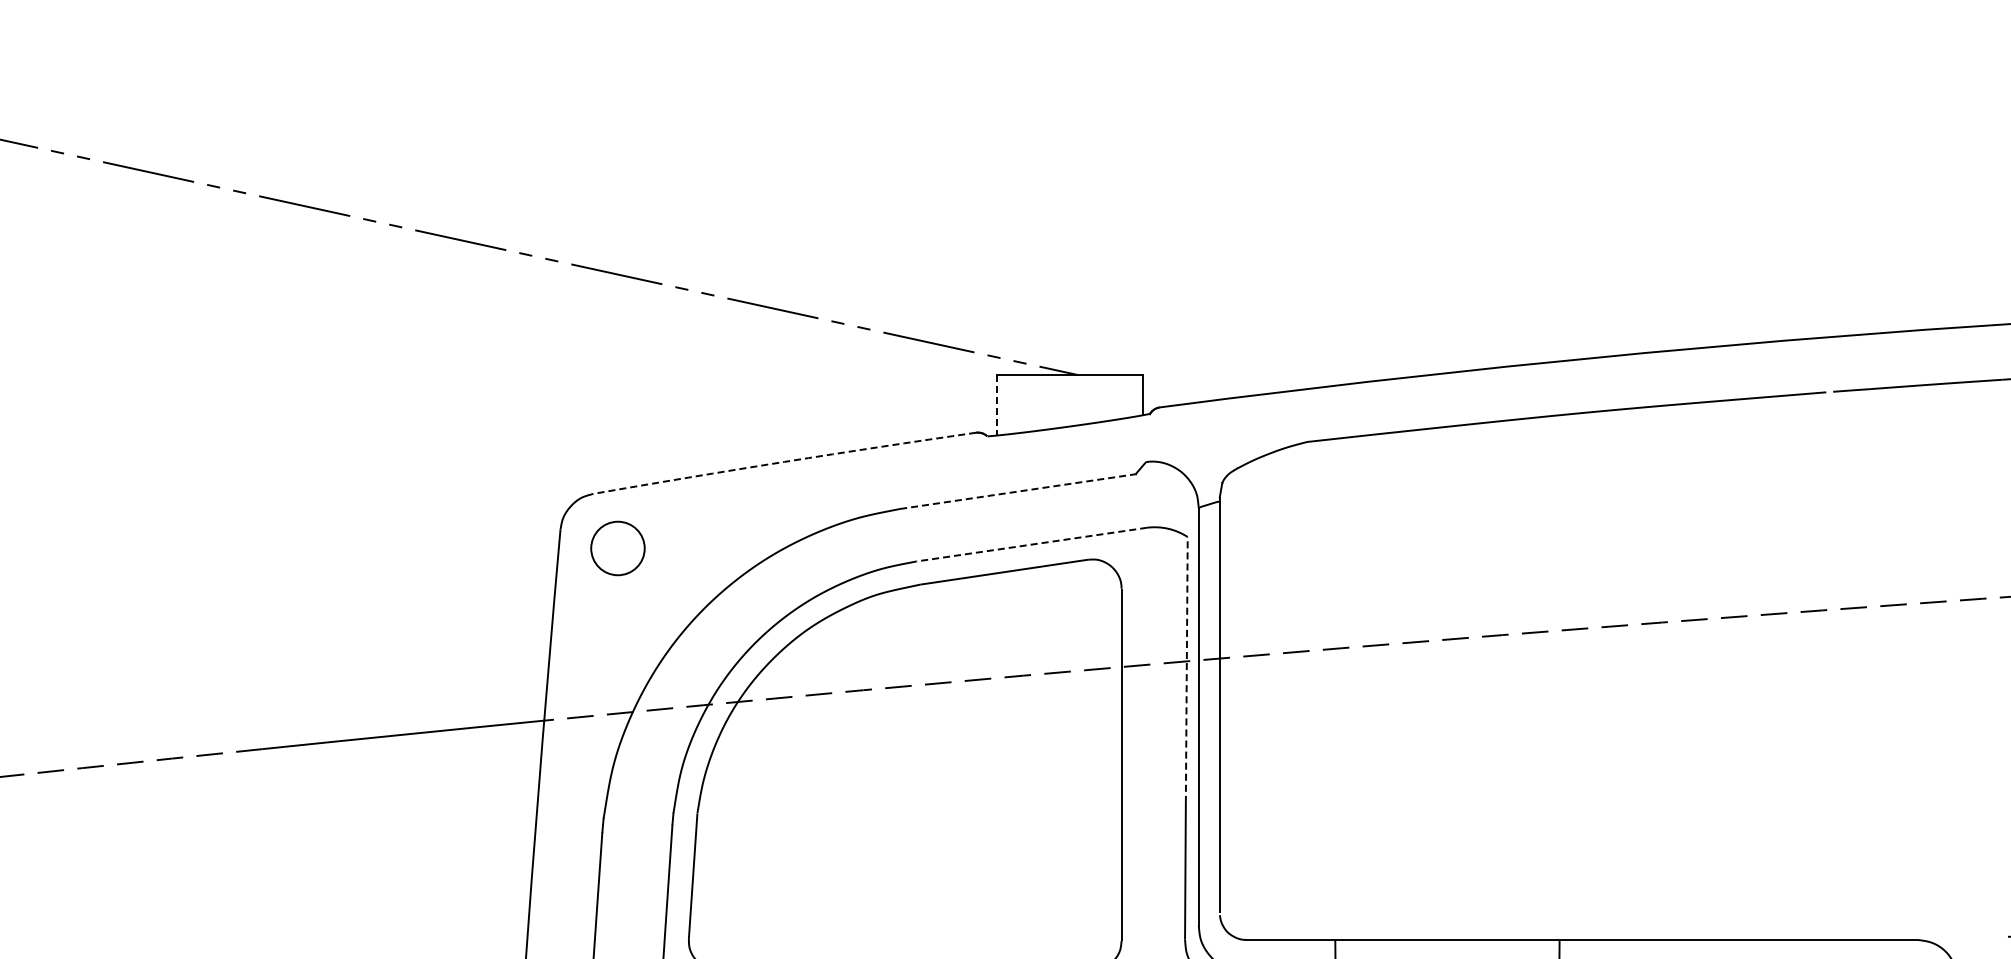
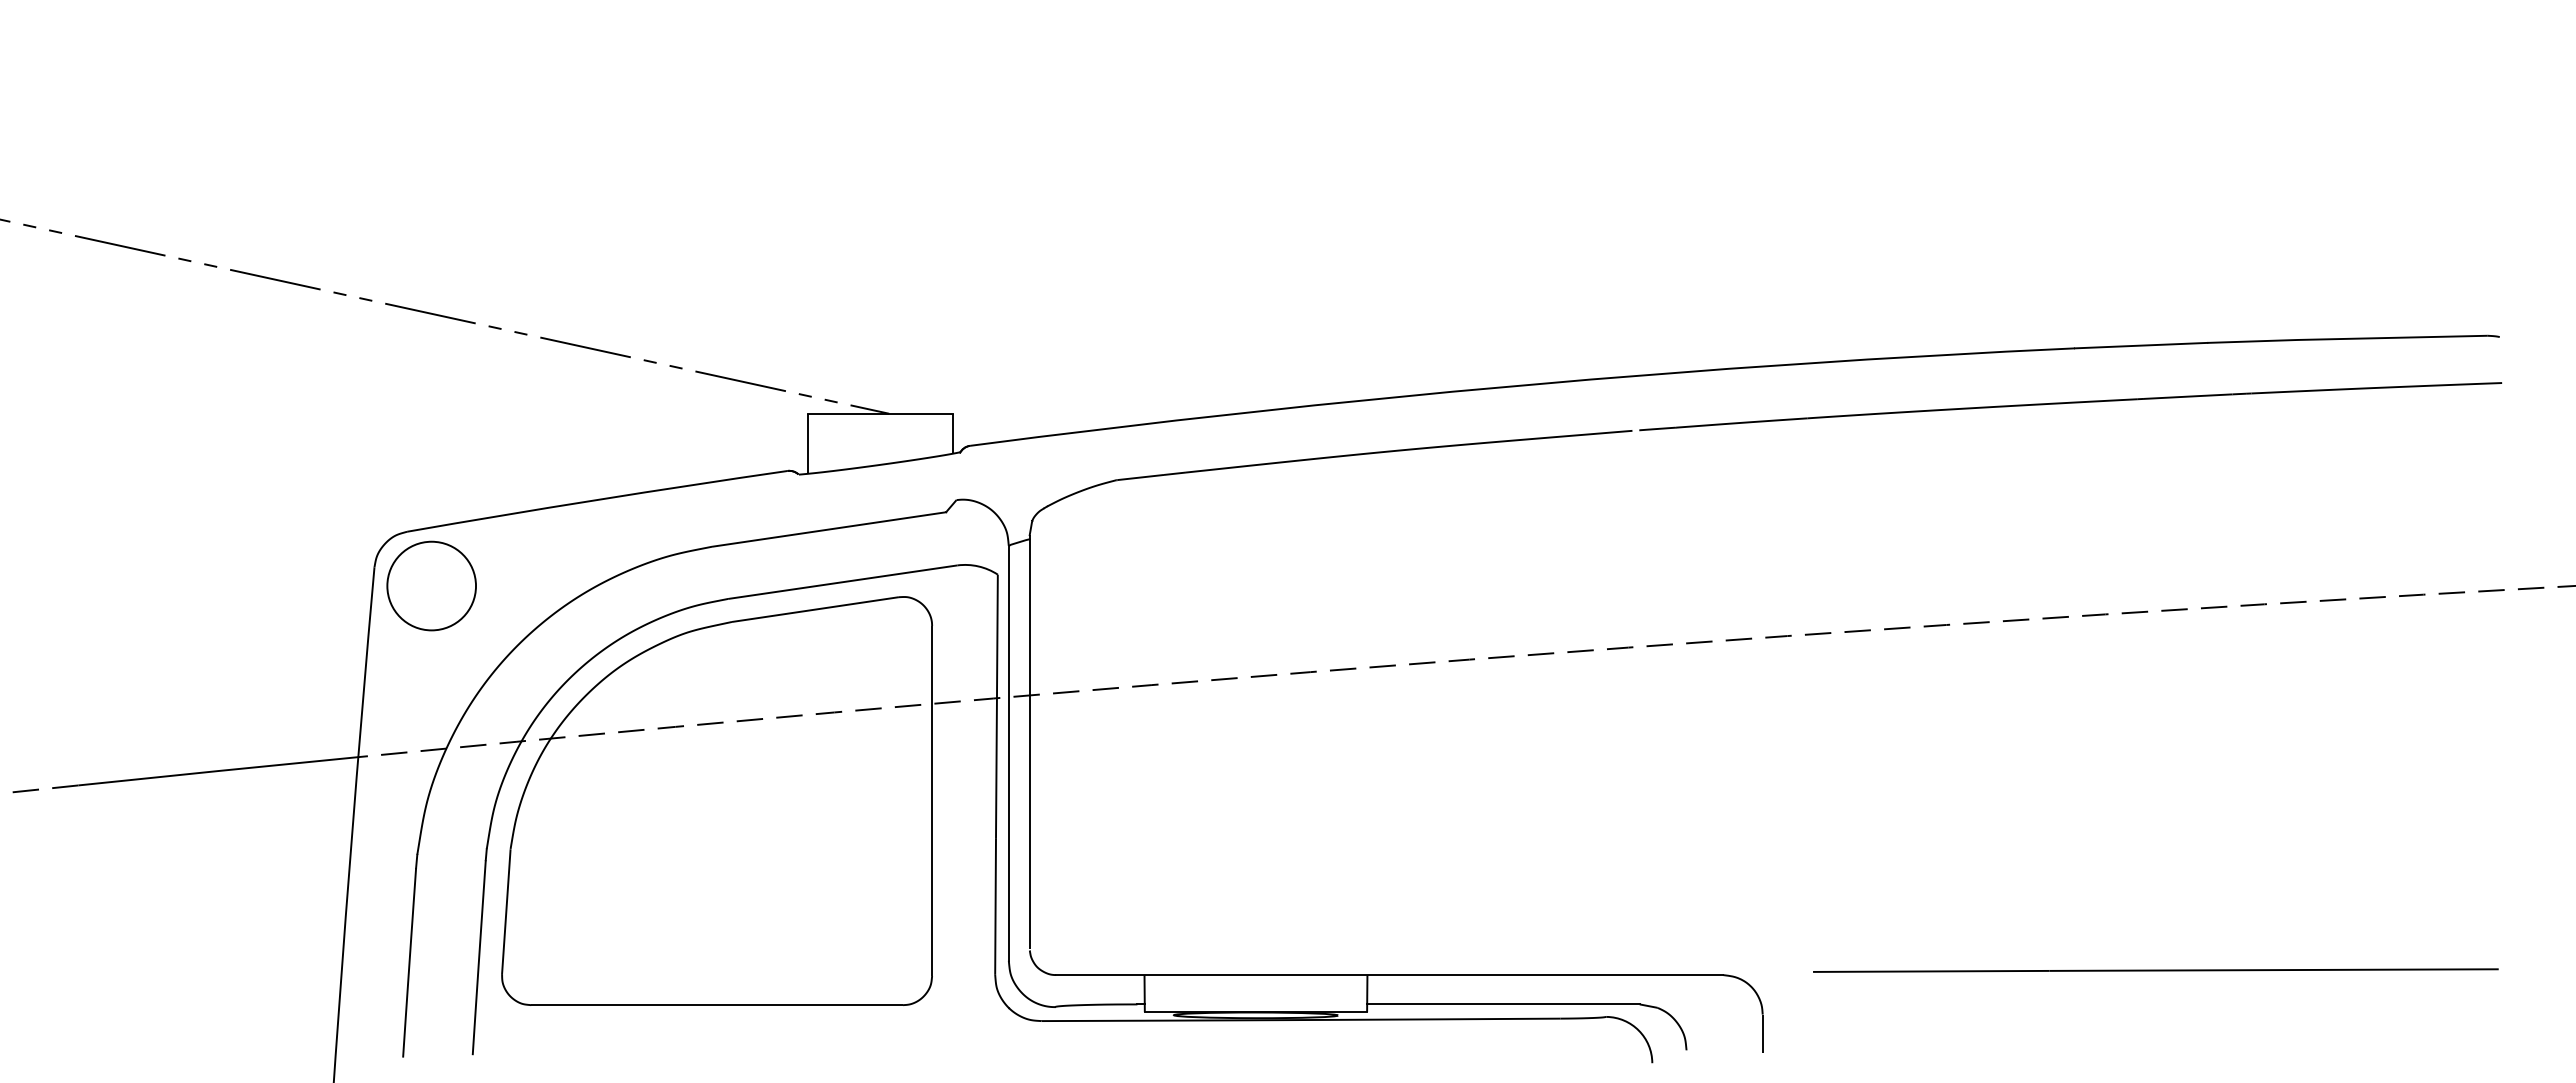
line: (996, 406) -> (807, 444), dashed -> solid
arc: (784, 461) -> (597, 499), dashed -> solid
line: (1018, 491) -> (829, 529), dashed -> solid
line: (1031, 544) -> (842, 582), dashed -> solid
circle: (617, 547) -> (431, 585), size x1.67
line: (1186, 669) -> (996, 706), dashed -> solid

